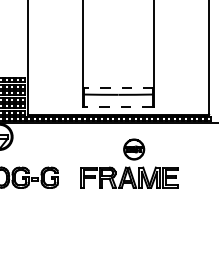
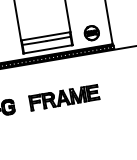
line: (118, 88) -> (45, 36), dashed -> solid
line: (118, 106) -> (47, 49), dashed -> solid
part: (134, 149) -> (92, 33), moved

